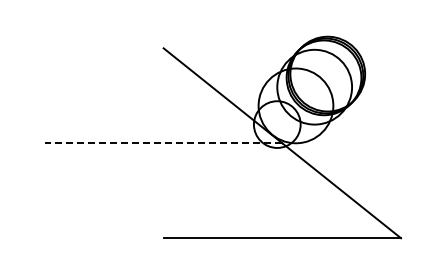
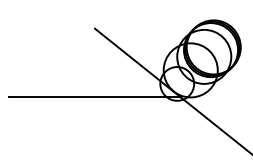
line: (163, 143) -> (94, 97), dashed -> solid

